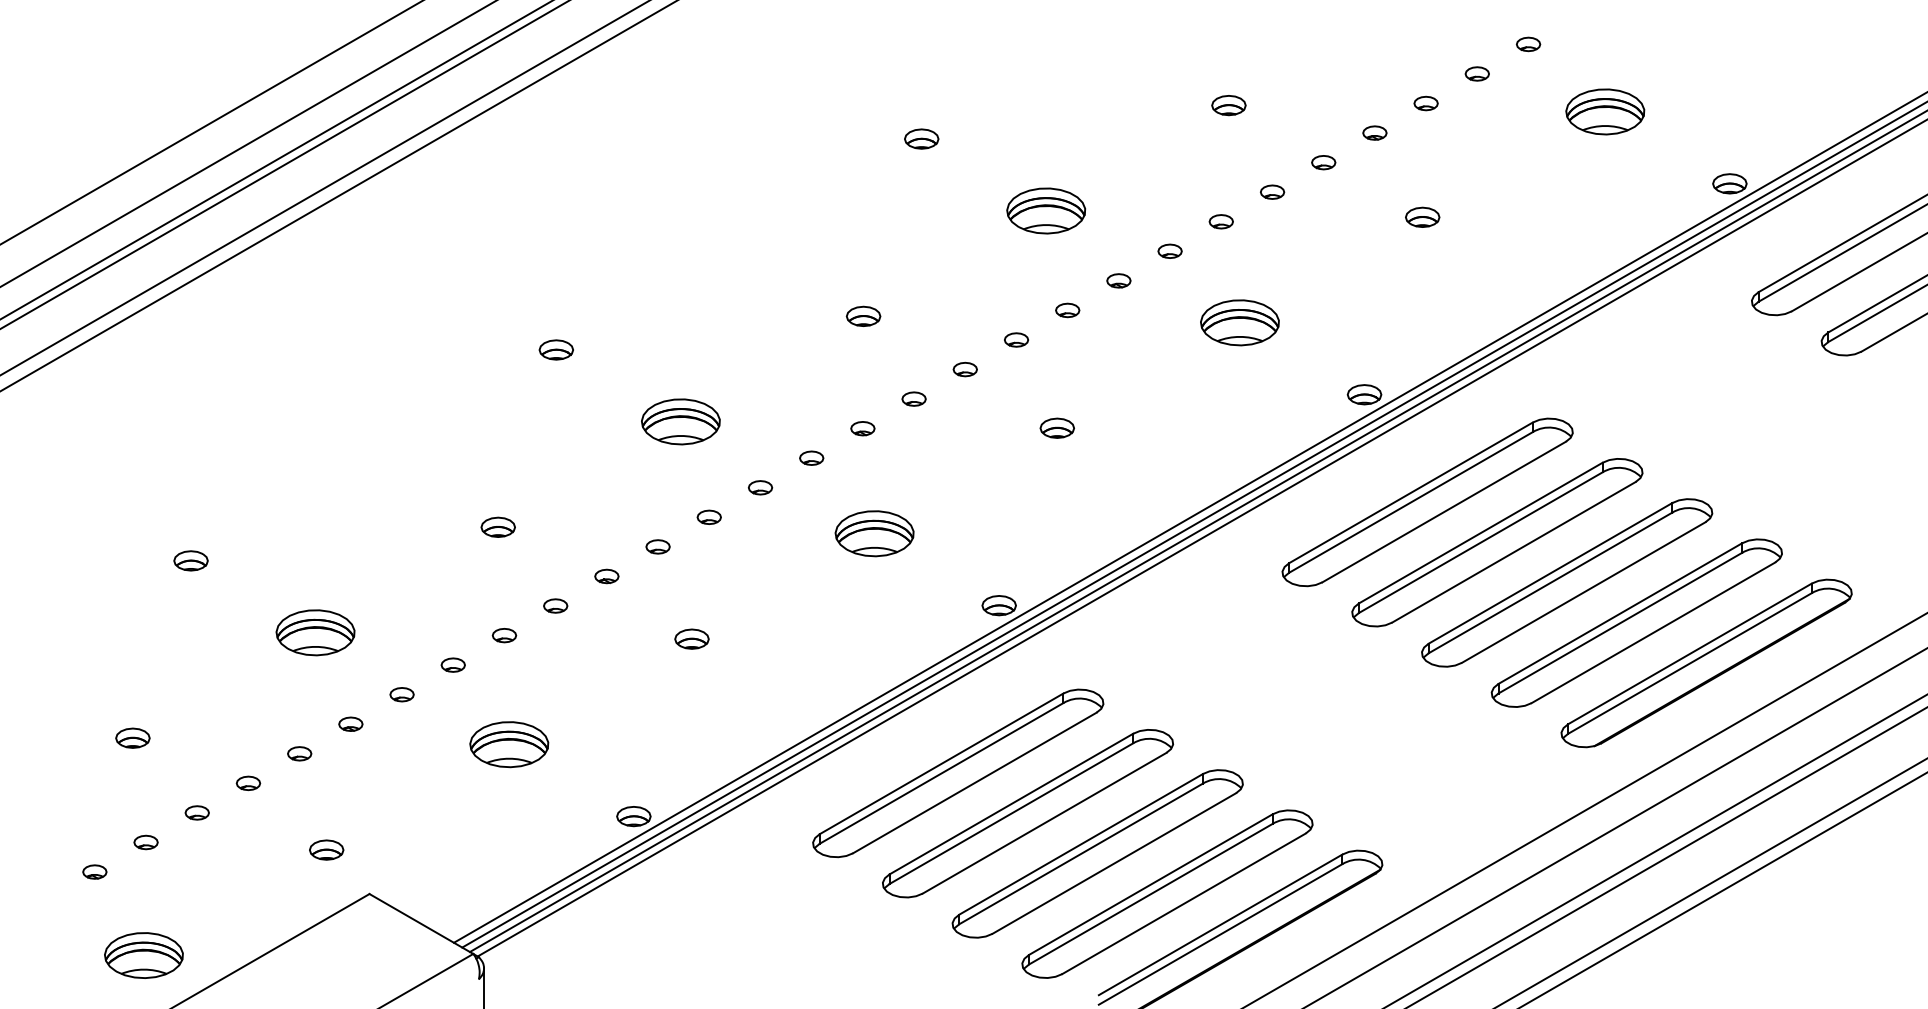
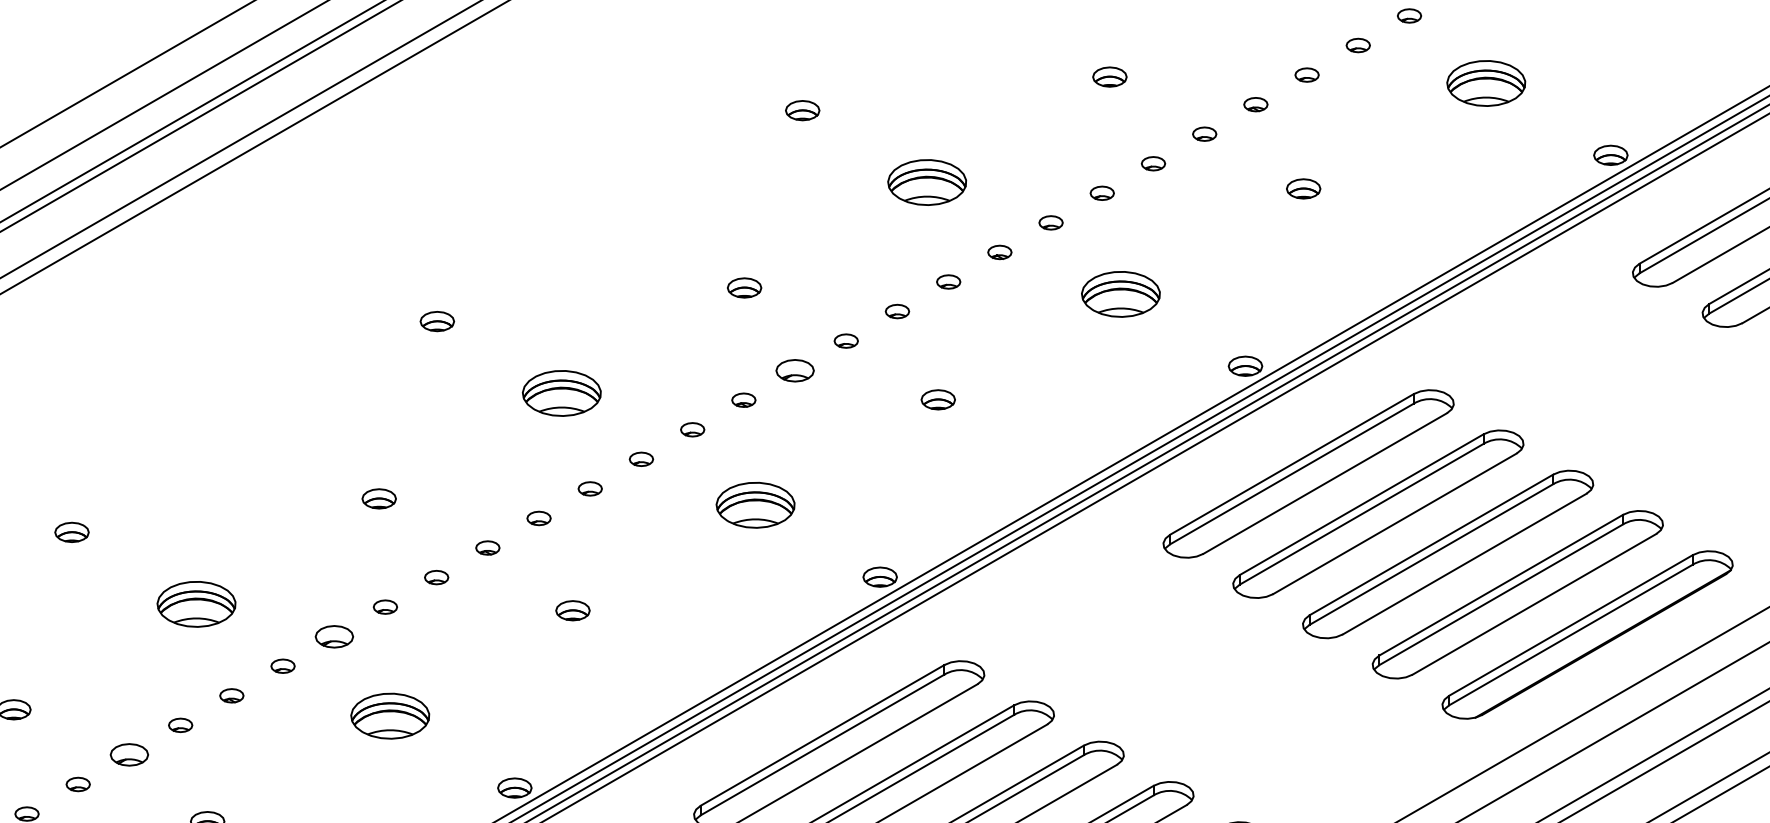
part: (913, 398) -> (794, 370), size x1.6
part: (452, 664) -> (333, 636), size x1.6
part: (248, 783) -> (129, 755), size x1.6

